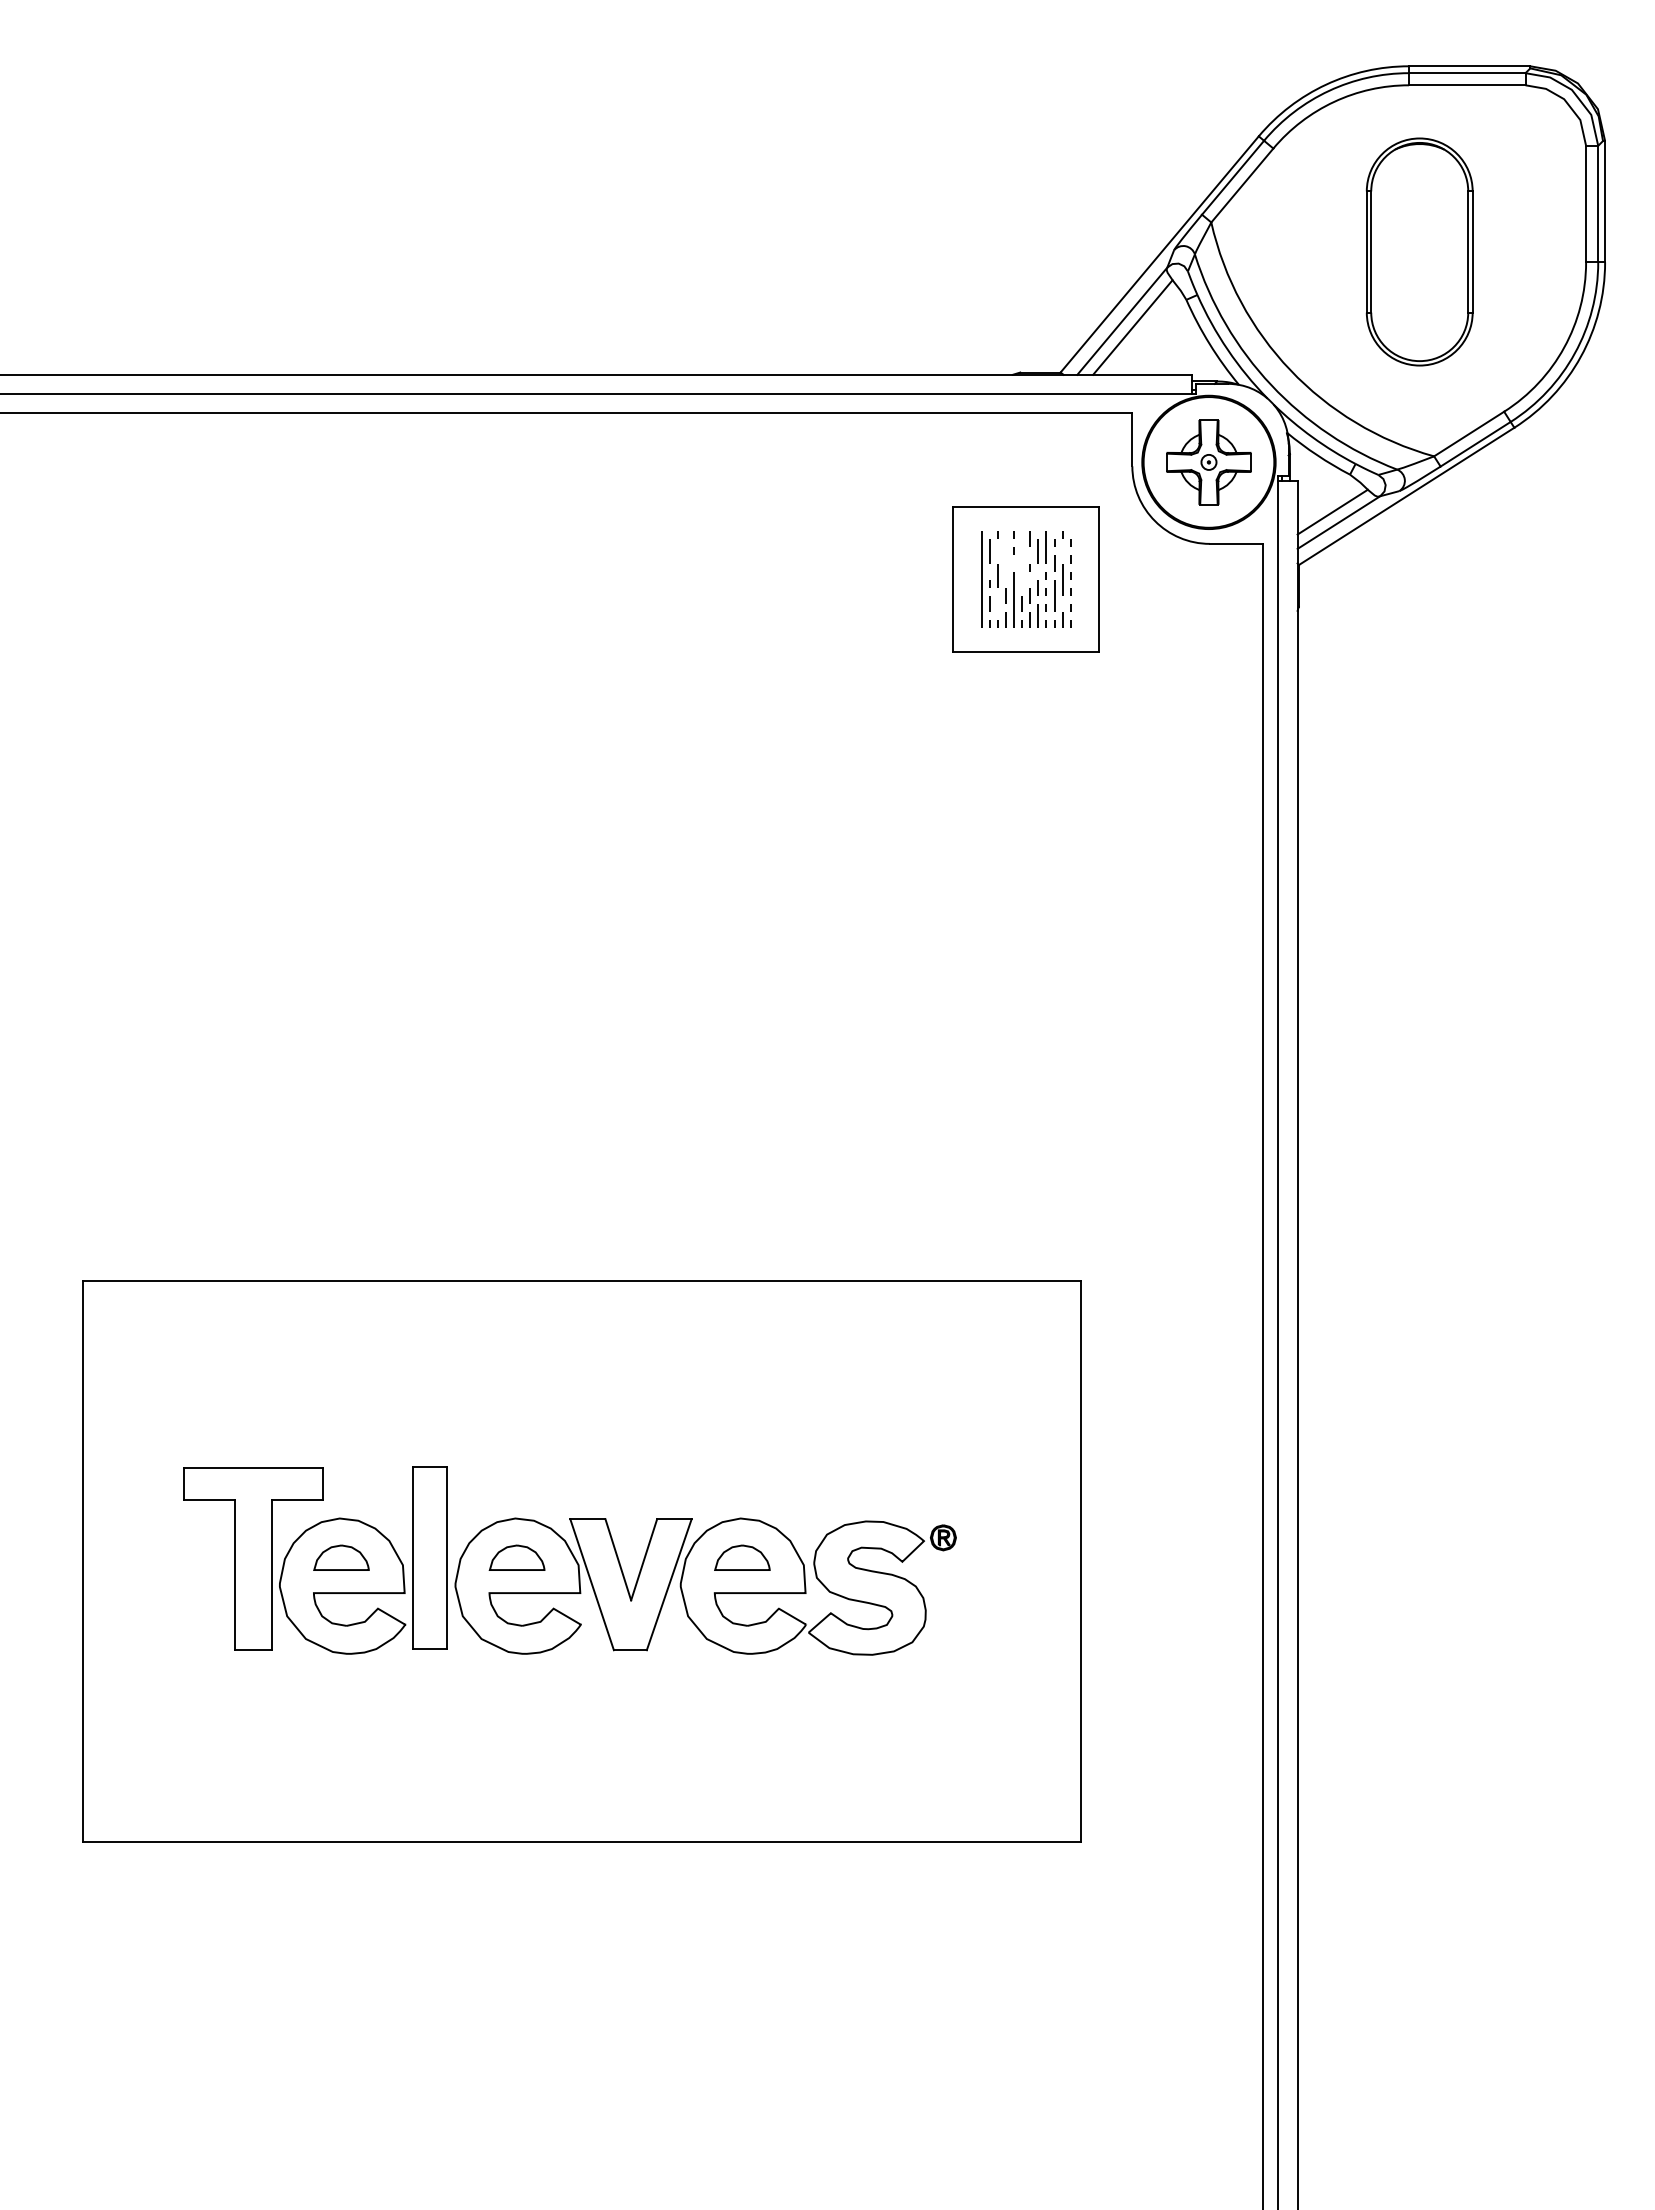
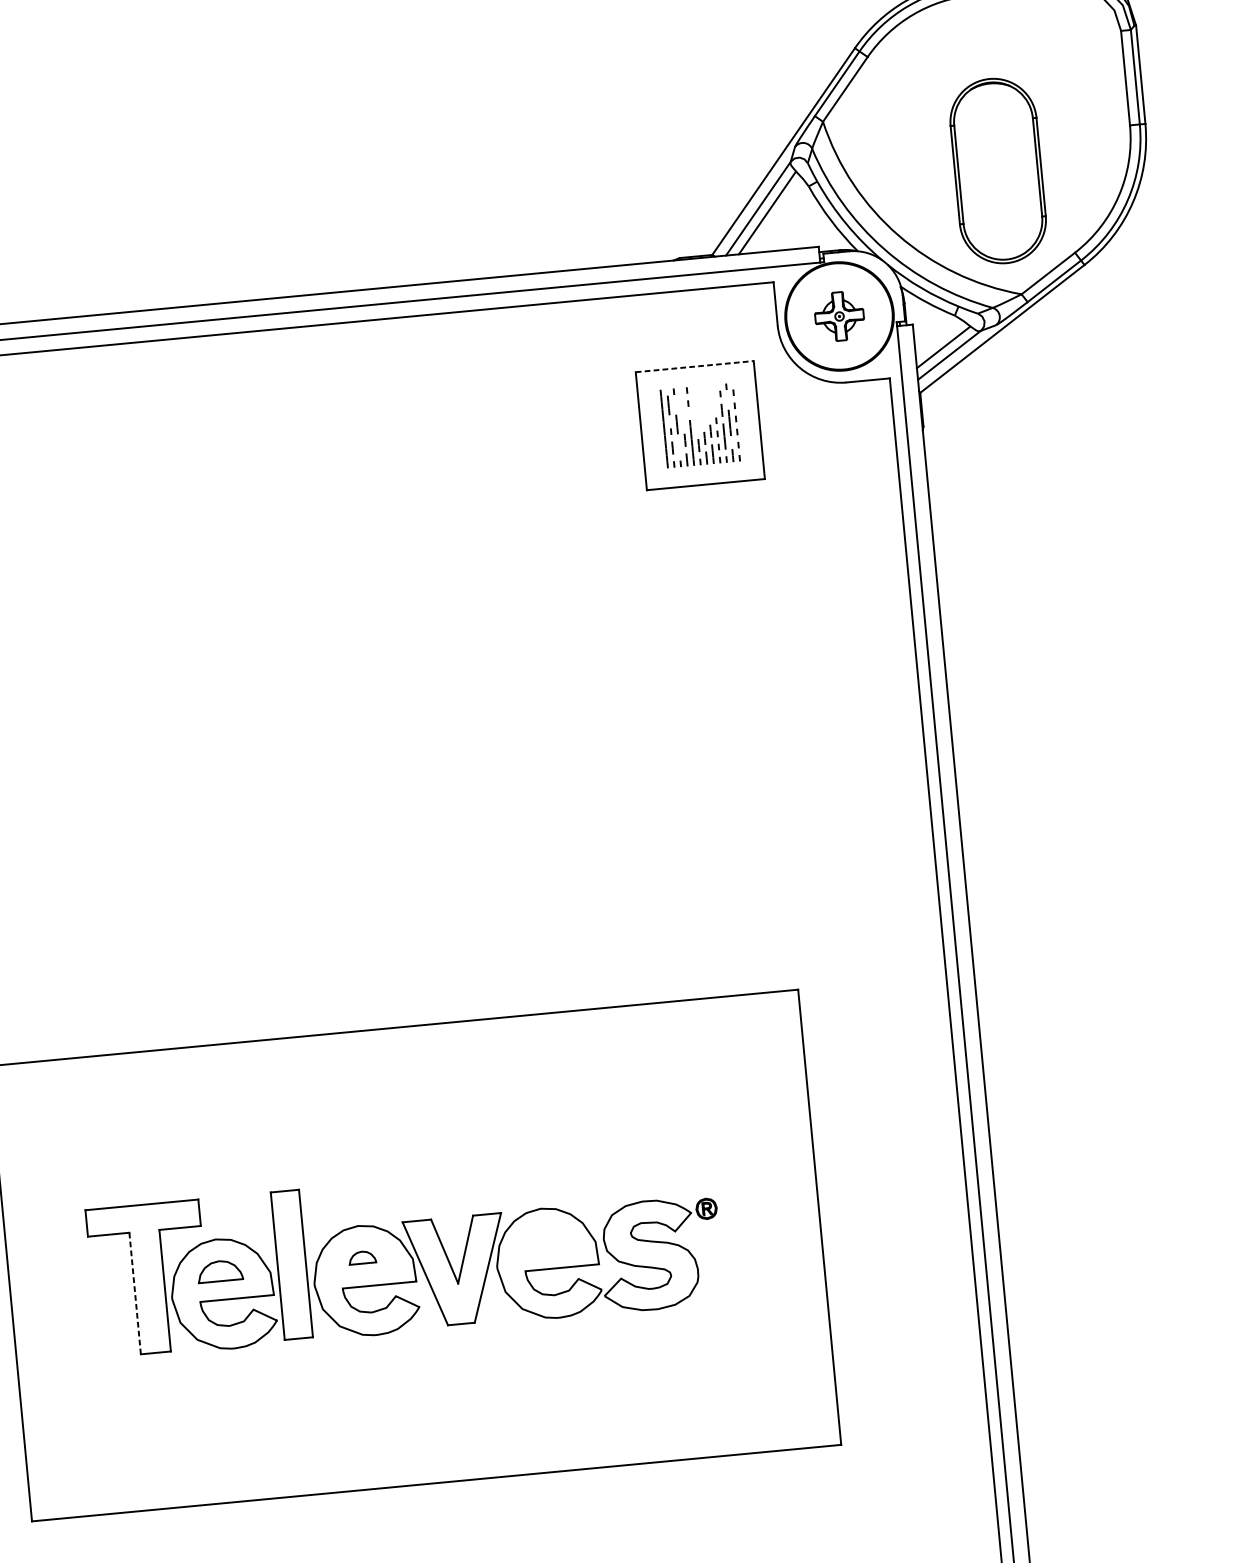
part: (1419, 251) -> (997, 170), moved
part: (1208, 462) -> (839, 316), size x0.7
line: (1026, 507) -> (695, 367), solid -> dashed
part: (1037, 551) -> (707, 401), removed
part: (516, 1557) -> (361, 1257), size x0.6
part: (742, 1557) -> (545, 1240), removed
line: (235, 1575) -> (135, 1293), solid -> dashed

